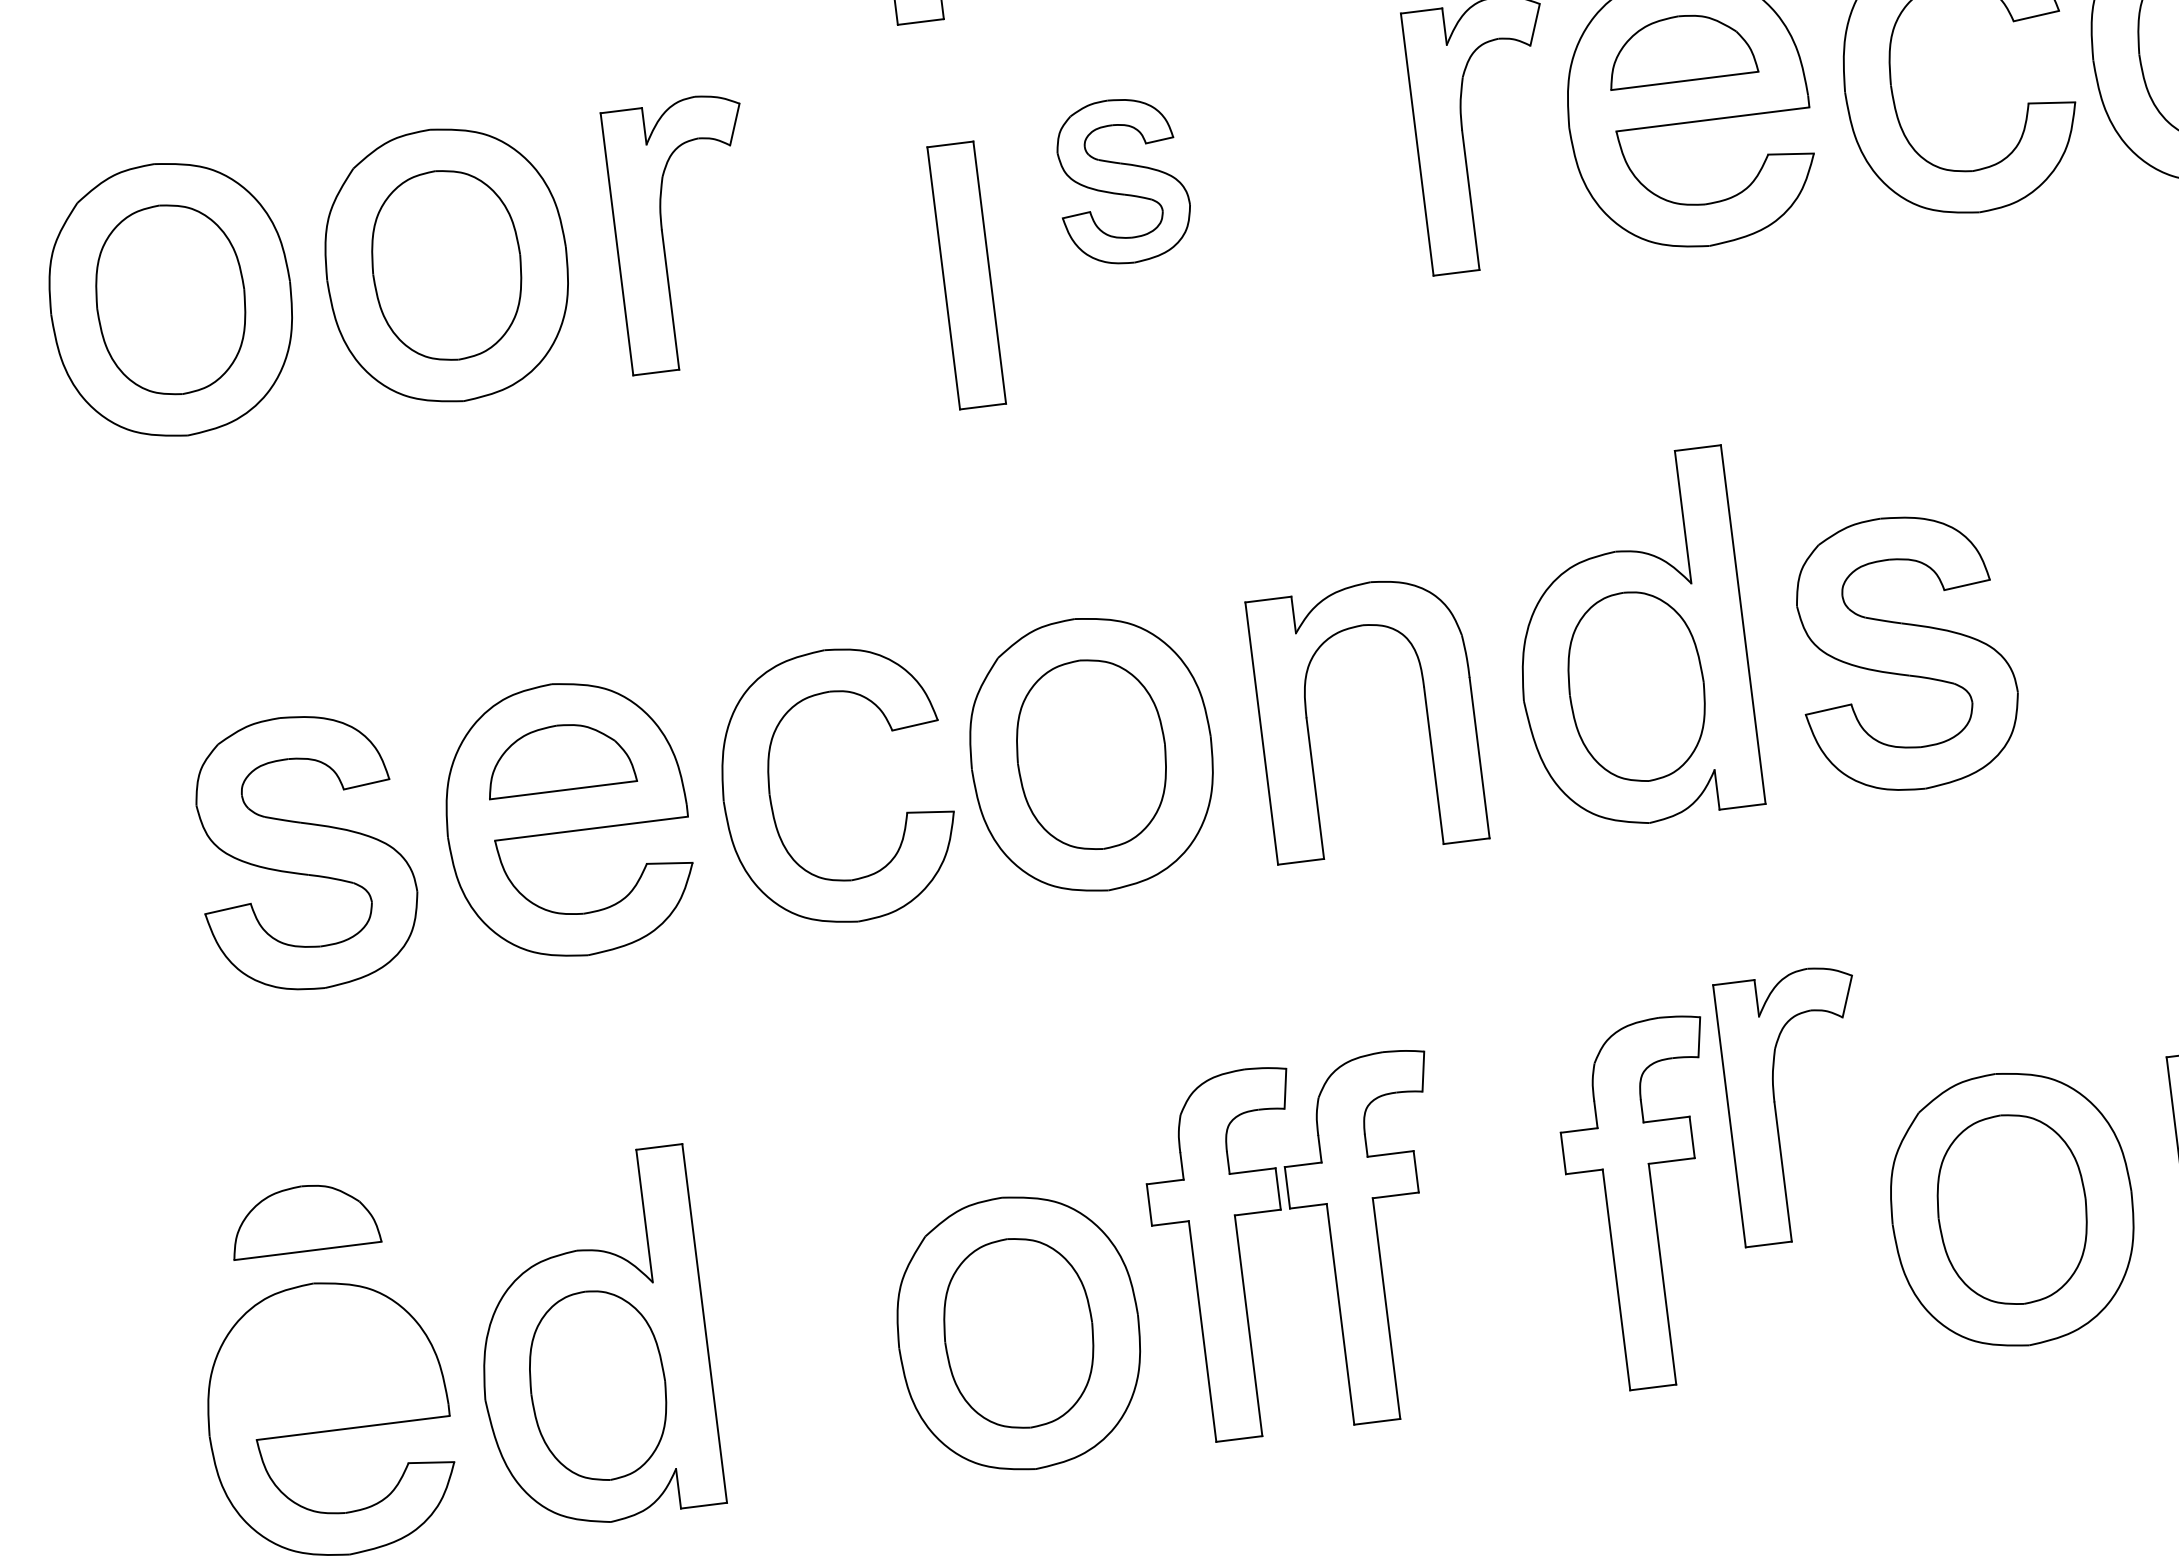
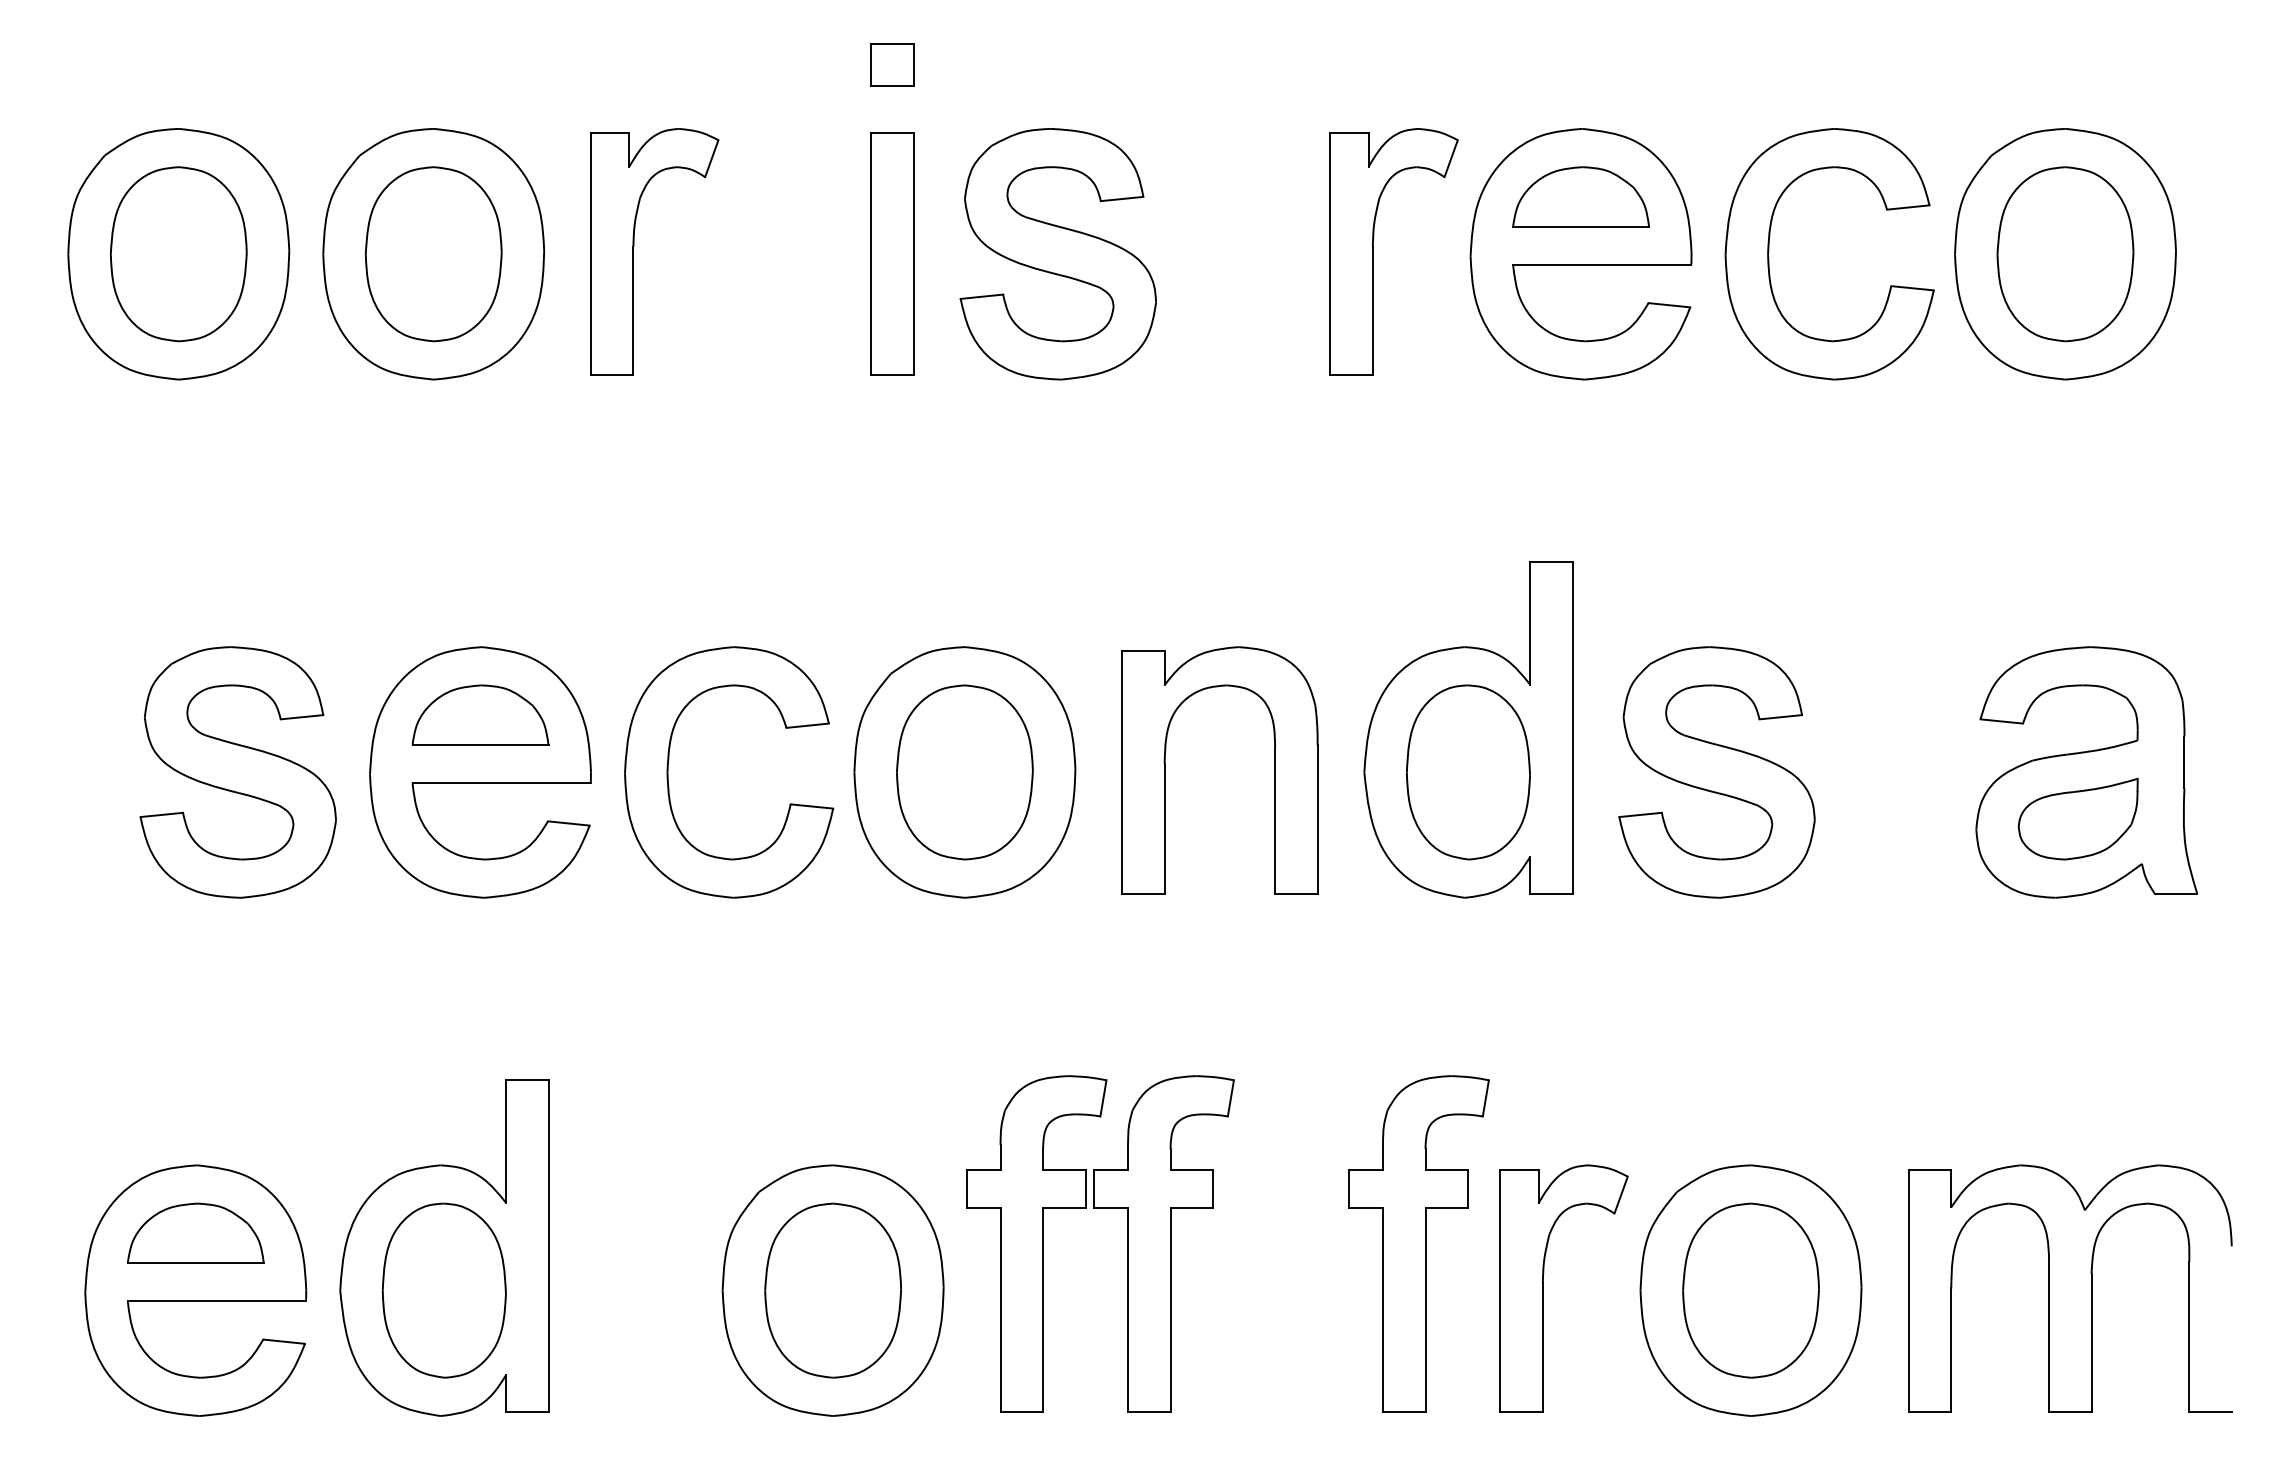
part: (1121, 181) -> (1057, 254), size x1.67
part: (966, 274) -> (892, 253), moved
part: (1775, 1108) -> (1543, 1288), moved
part: (303, 1217) -> (195, 1232), moved

